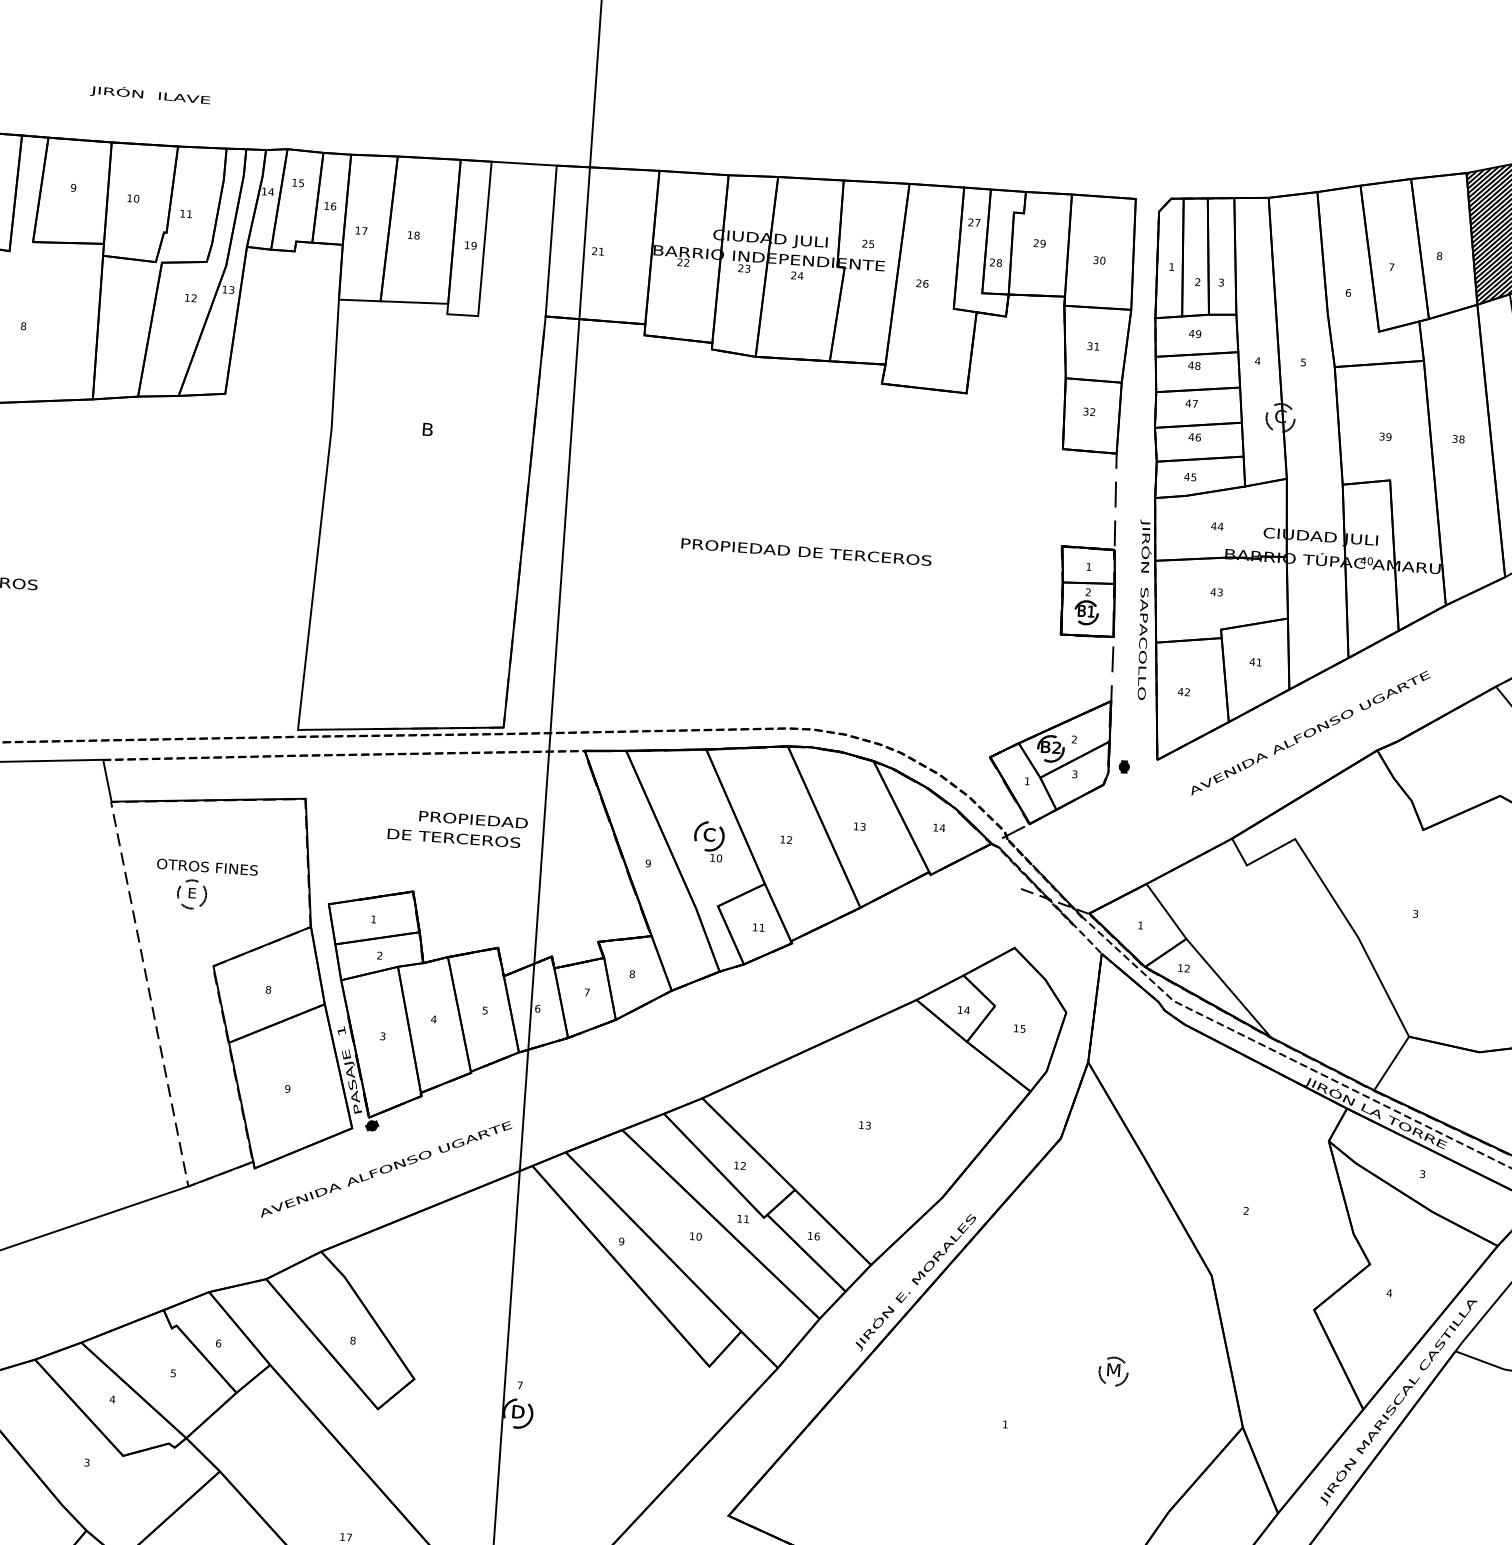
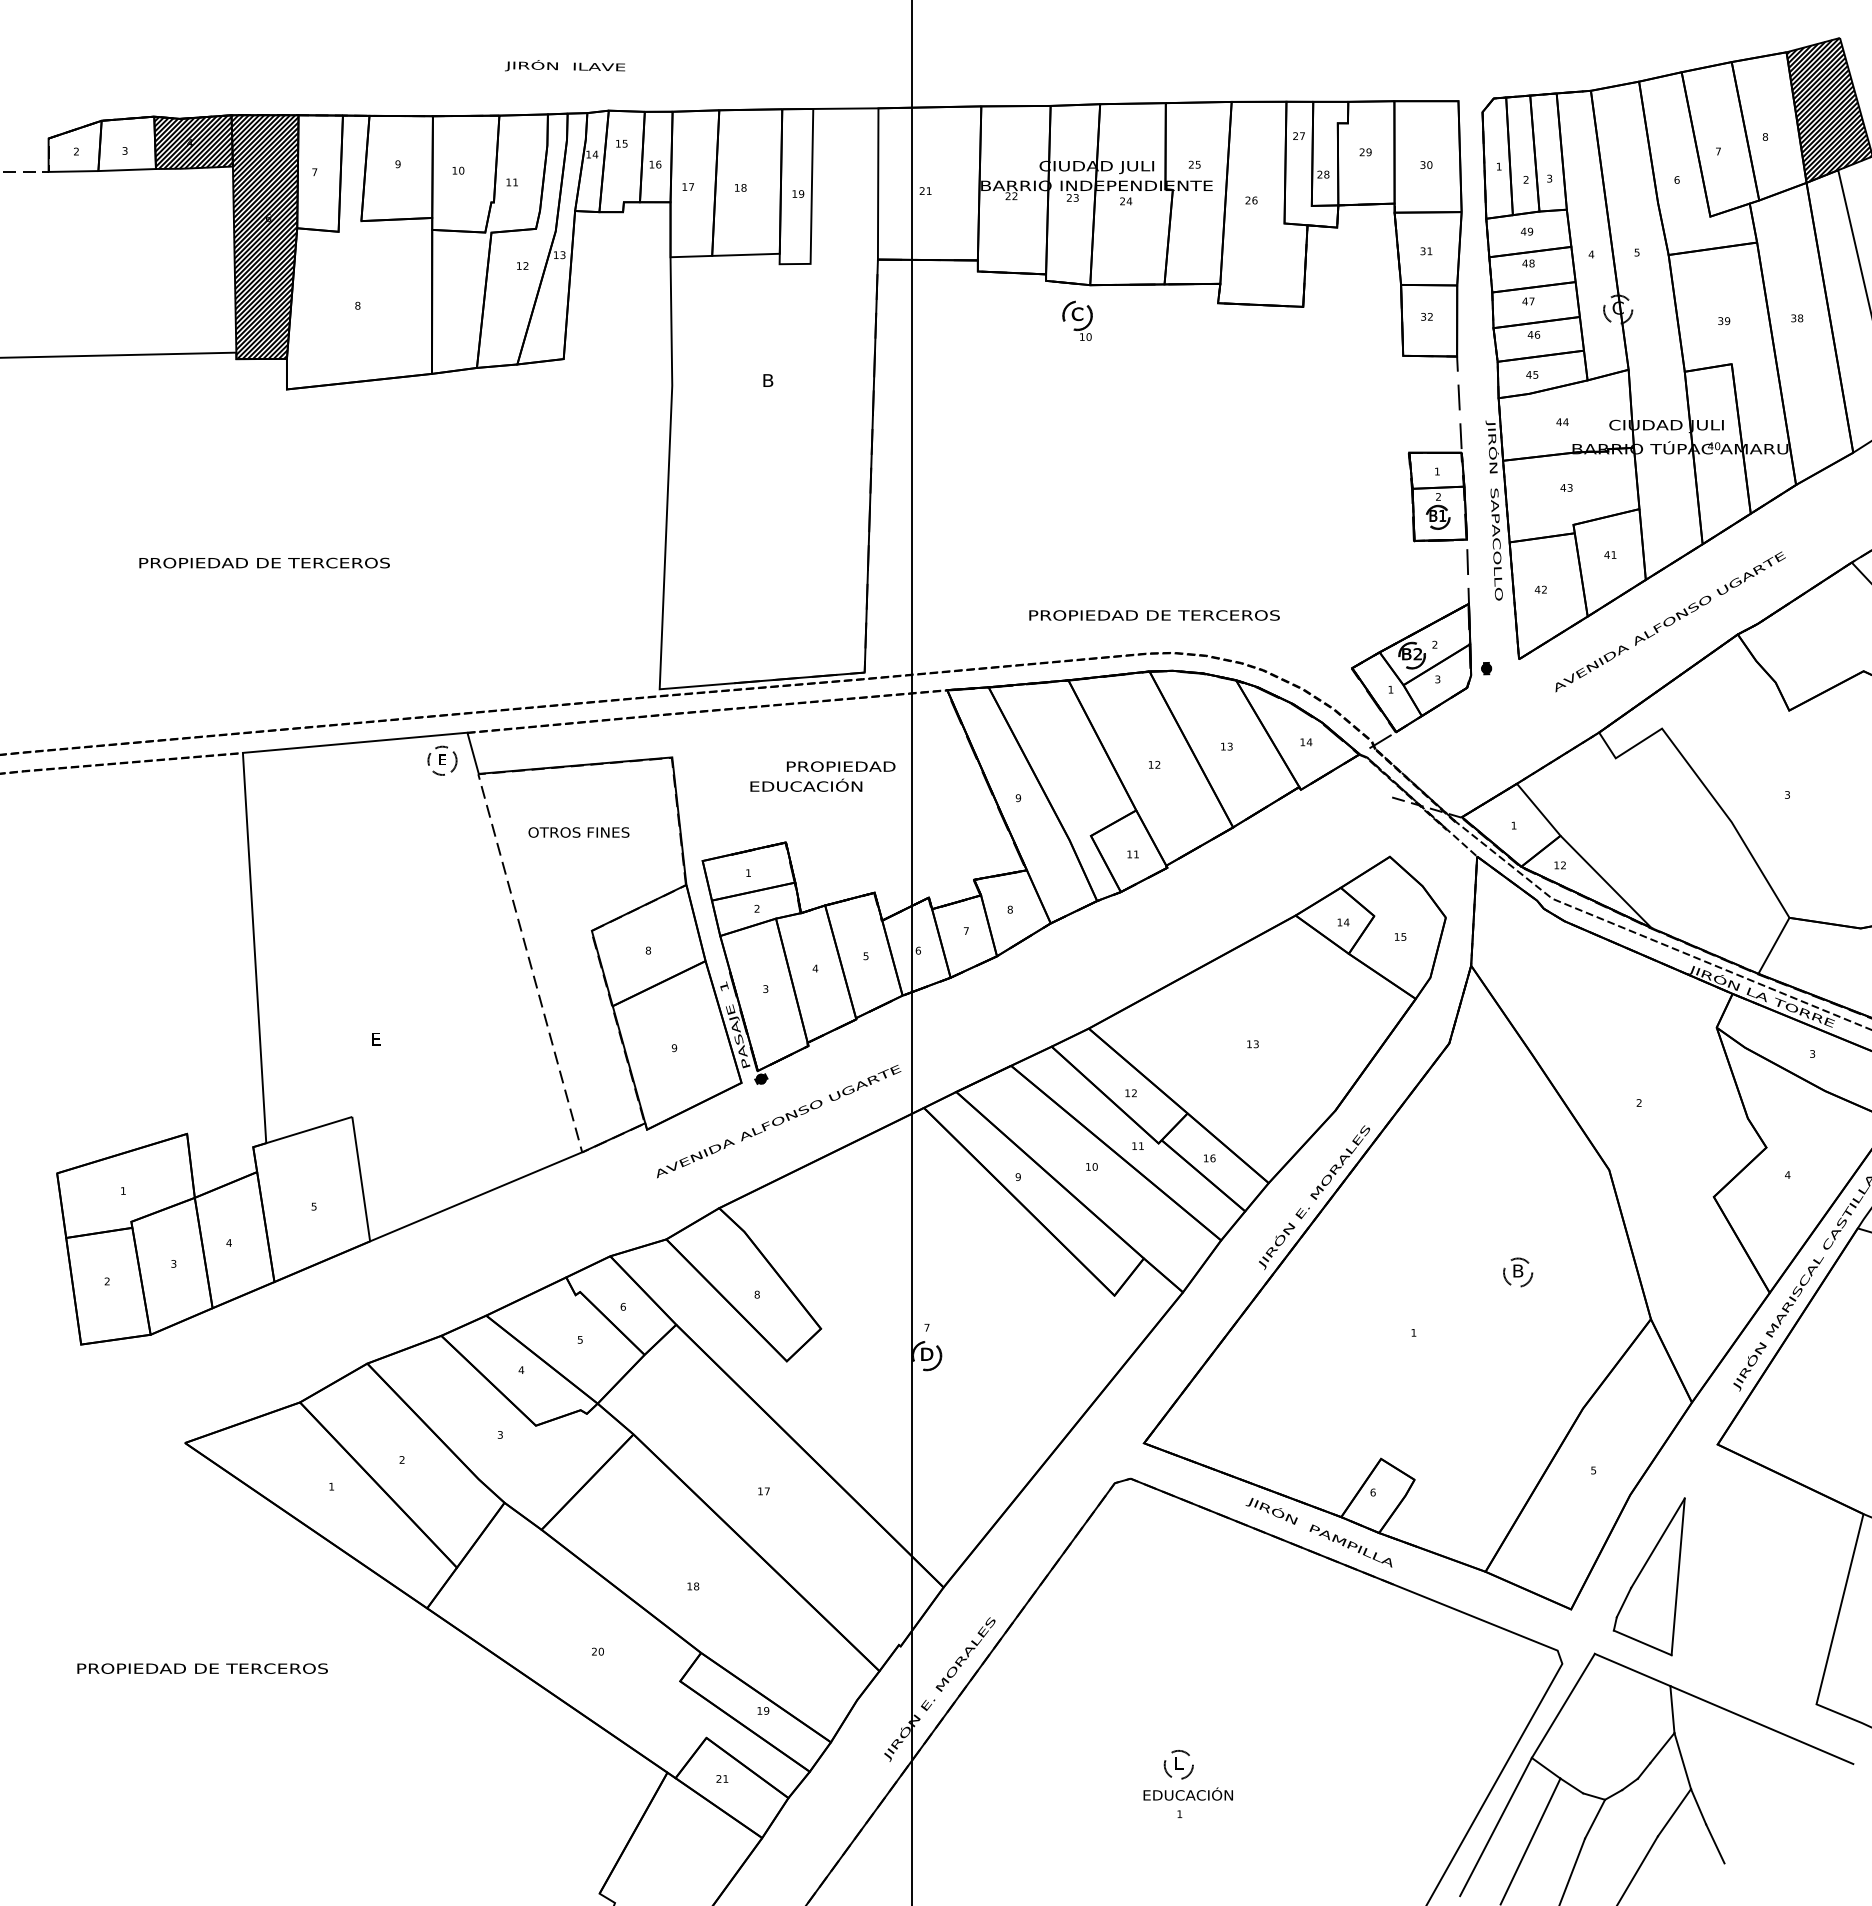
text: (149, 94) -> (564, 65), moved
text: (806, 552) -> (1154, 615), moved
text: (450, 836) -> (819, 784), DE TERCEROS -> EDUCACIÓN
part: (709, 841) -> (1077, 320), moved
part: (192, 894) -> (442, 760), moved
text: (1113, 1369) -> (1517, 1270), M -> B

